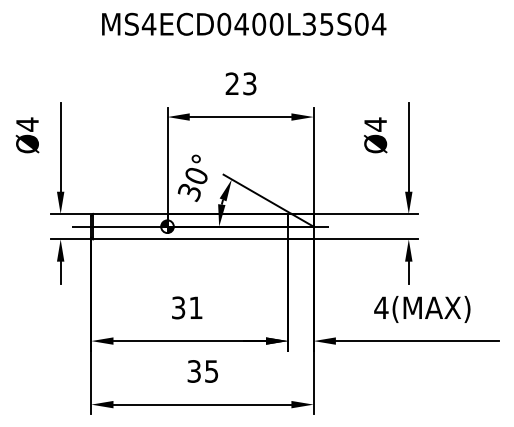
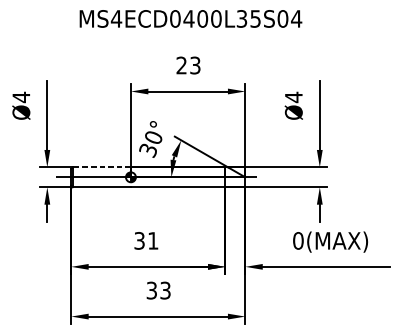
line: (129, 213) -> (101, 167), solid -> dashed
text: (381, 307) -> (298, 240), 4(MAX) -> 0(MAX)
text: (211, 371) -> (165, 290), 35 -> 33

